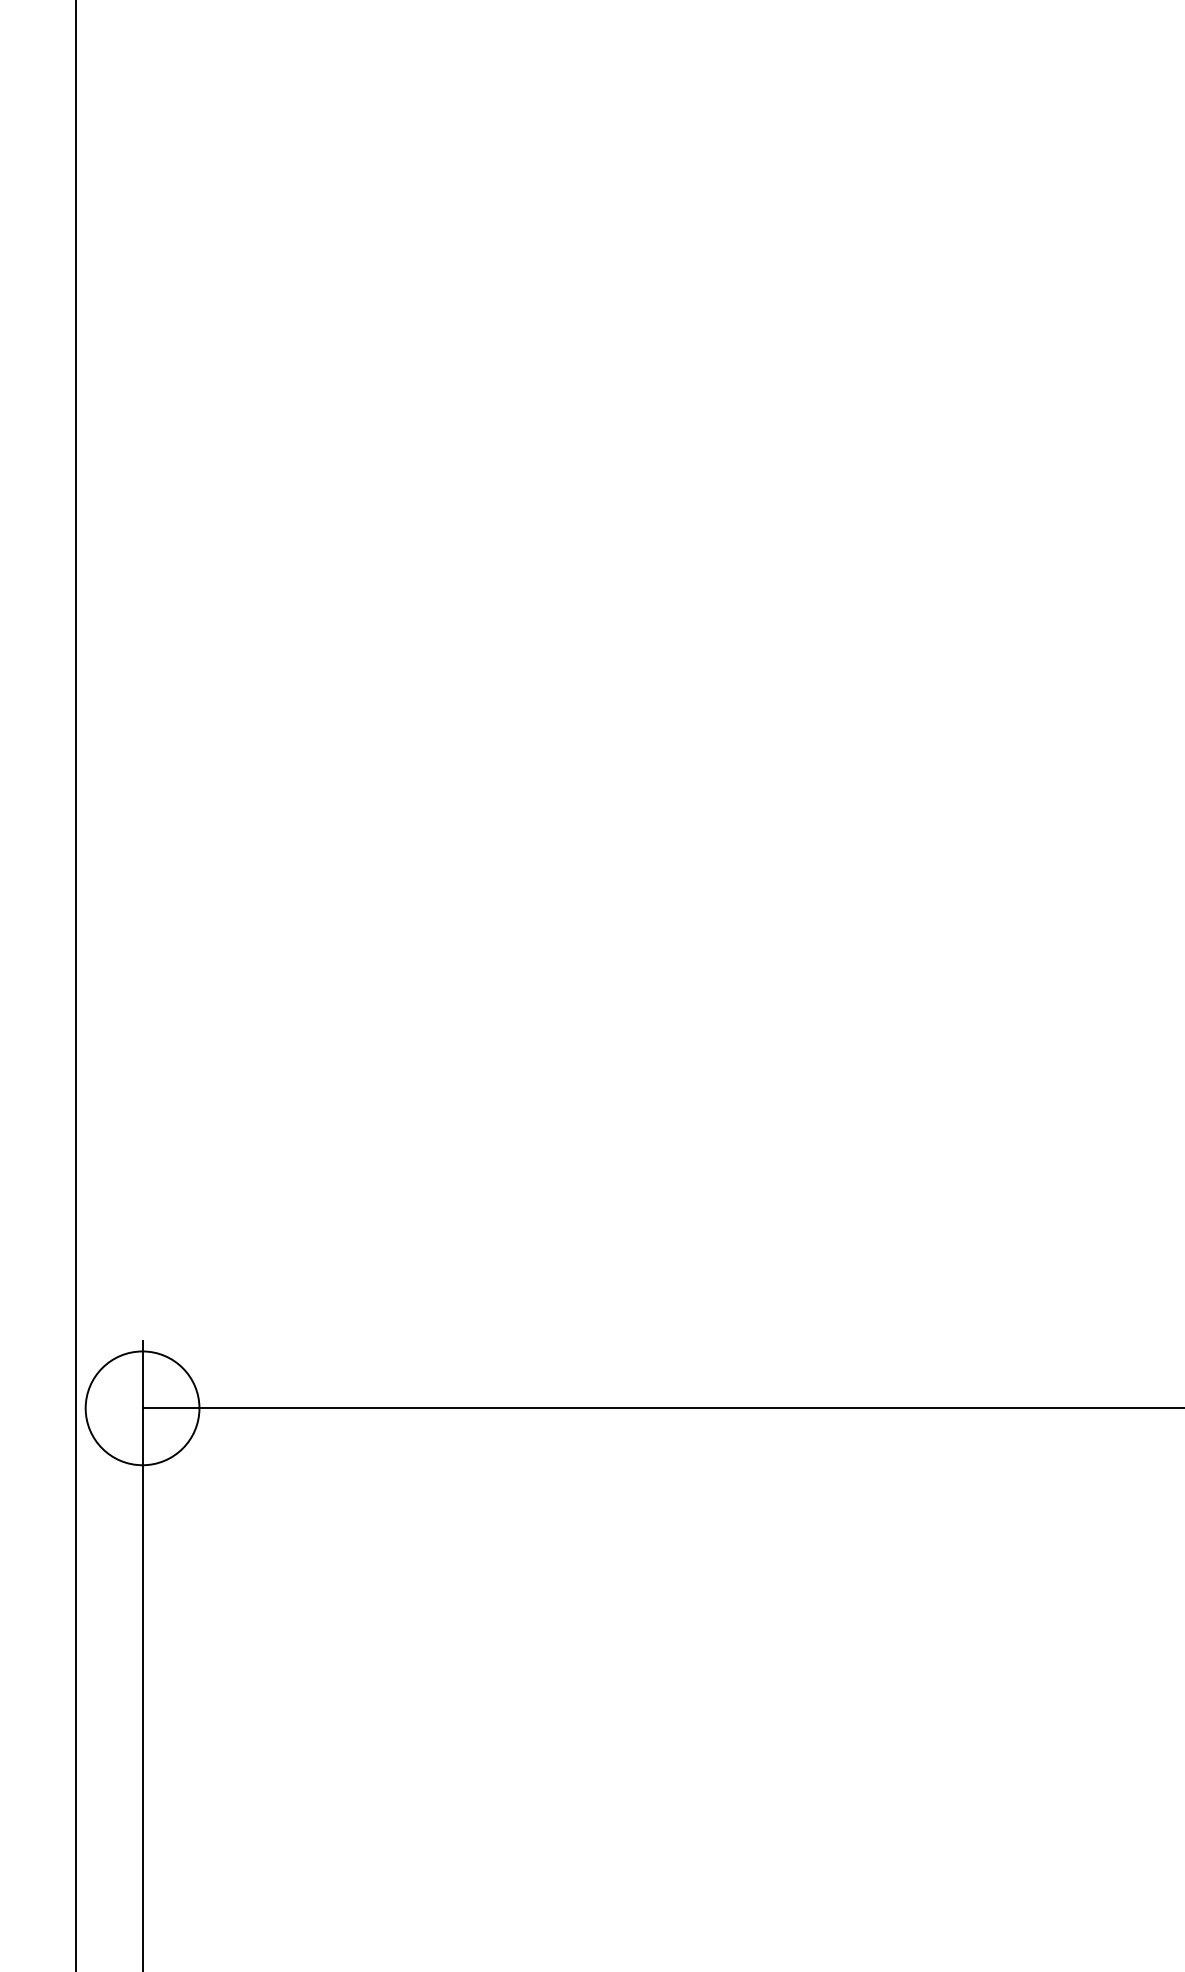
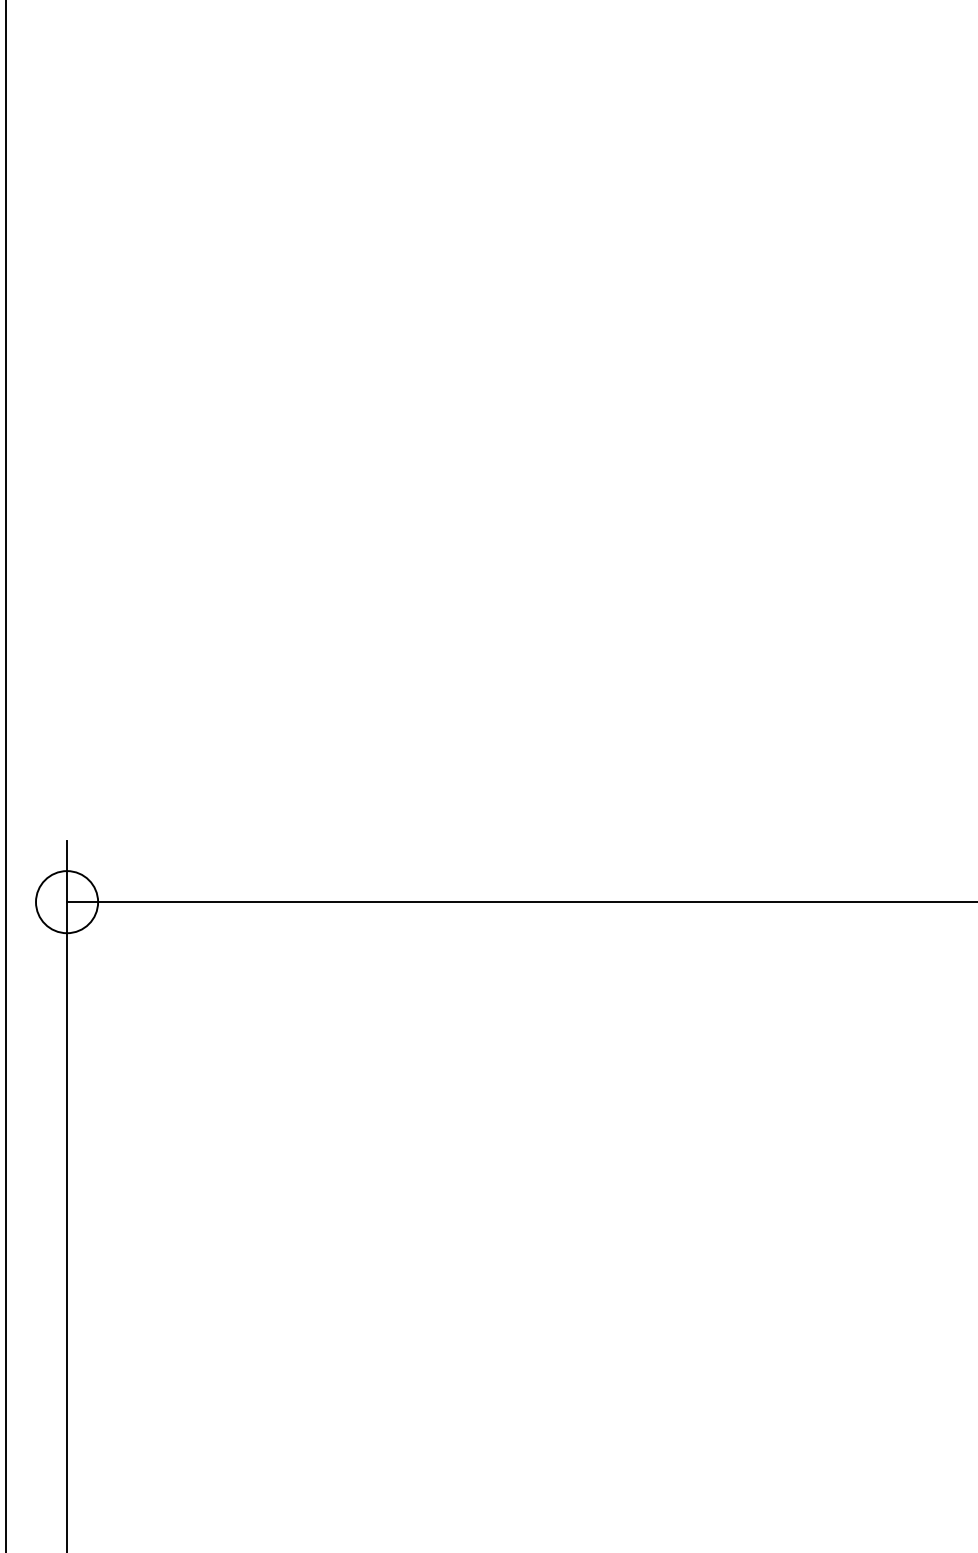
circle: (142, 1408) -> (66, 902), size x0.6

